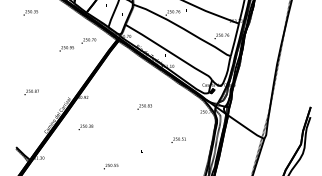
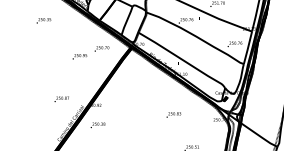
text: (31, 92) -> (61, 99), moved
text: (144, 106) -> (173, 114), moved
text: (85, 127) -> (97, 125), moved

